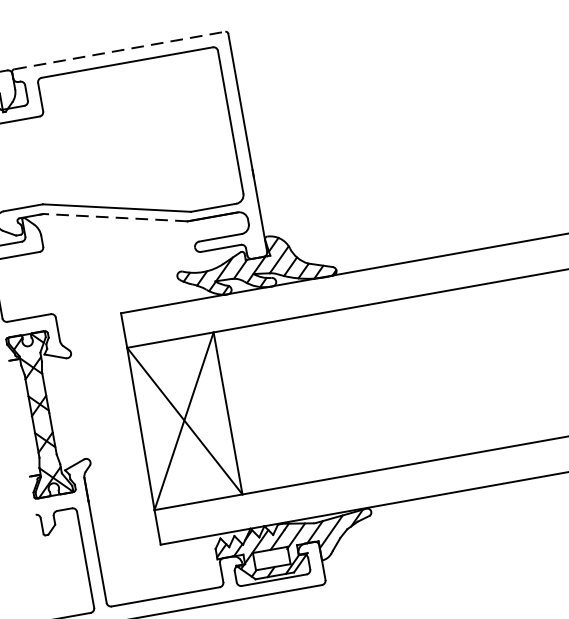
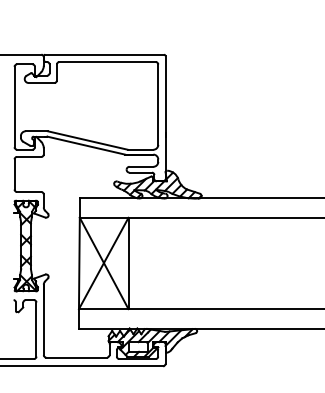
line: (121, 49) -> (105, 54), dashed -> solid
line: (116, 217) -> (86, 145), dashed -> solid

